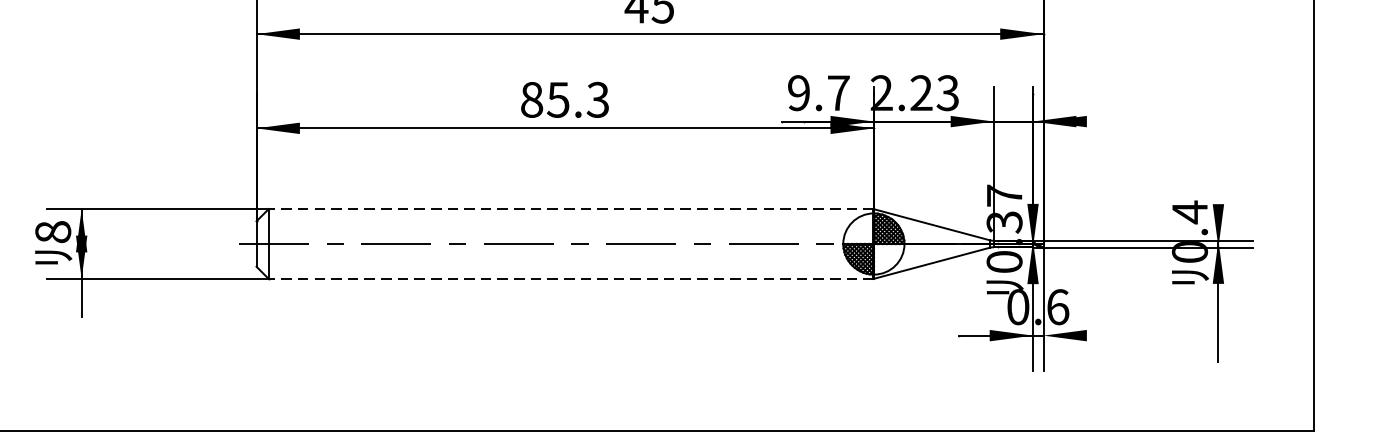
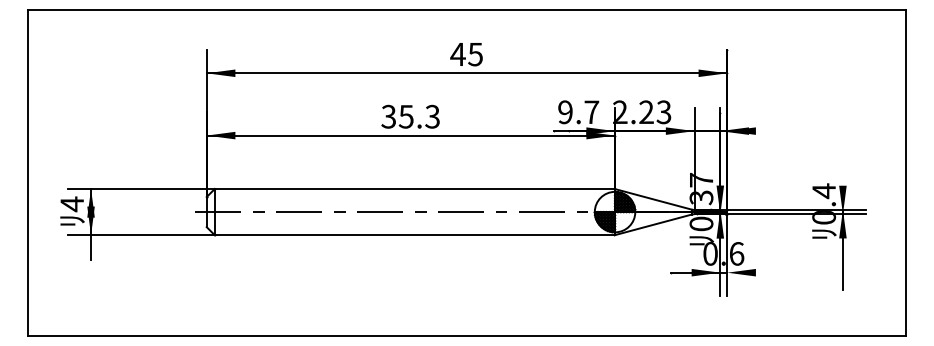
text: (531, 99) -> (388, 116), 85.3 -> 35.3
line: (570, 208) -> (414, 188), dashed -> solid
text: (53, 232) -> (72, 204), 8 -> 4
line: (570, 279) -> (414, 235), dashed -> solid

